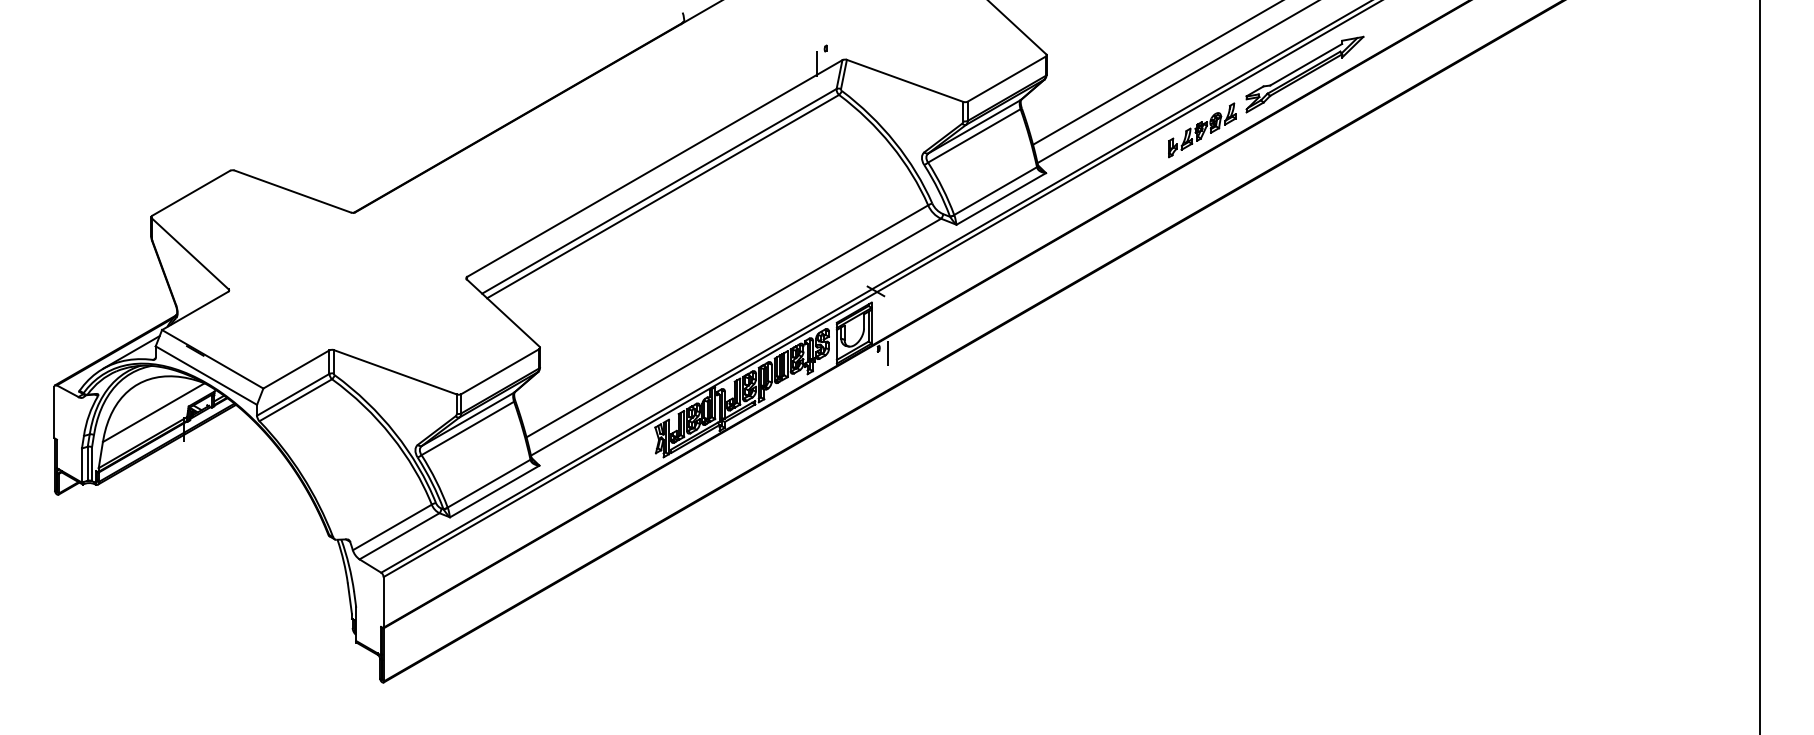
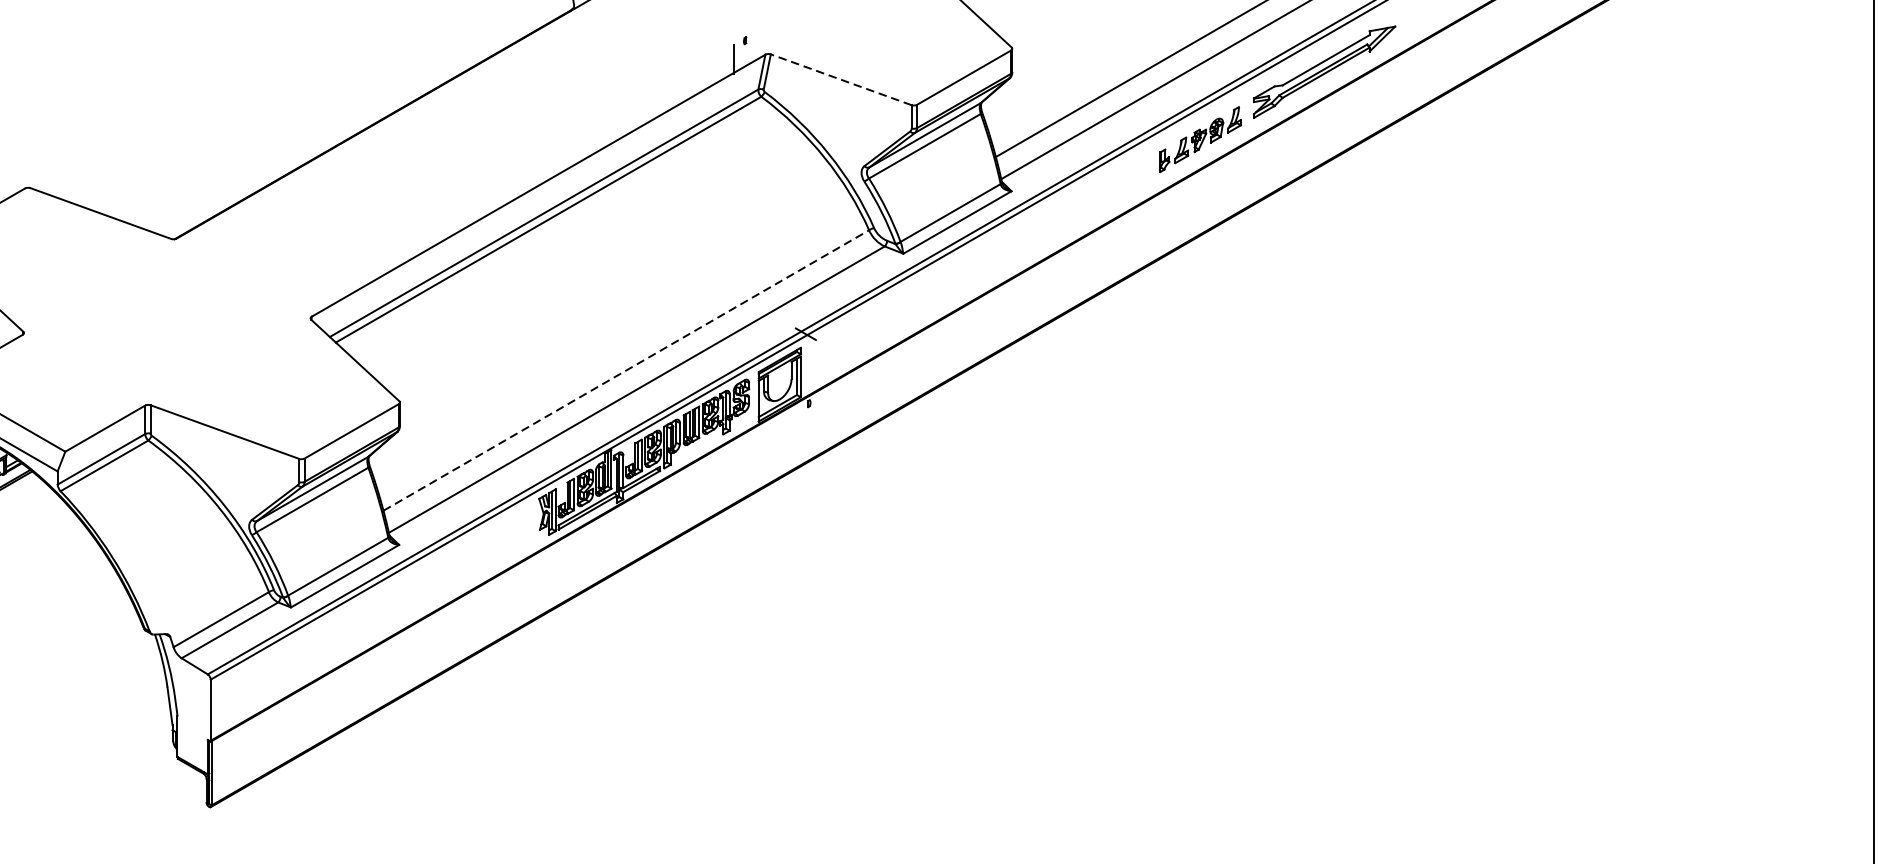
line: (905, 80) -> (841, 79), solid -> dashed
line: (727, 321) -> (626, 370), solid -> dashed
line: (887, 353) -> (819, 409), removed

